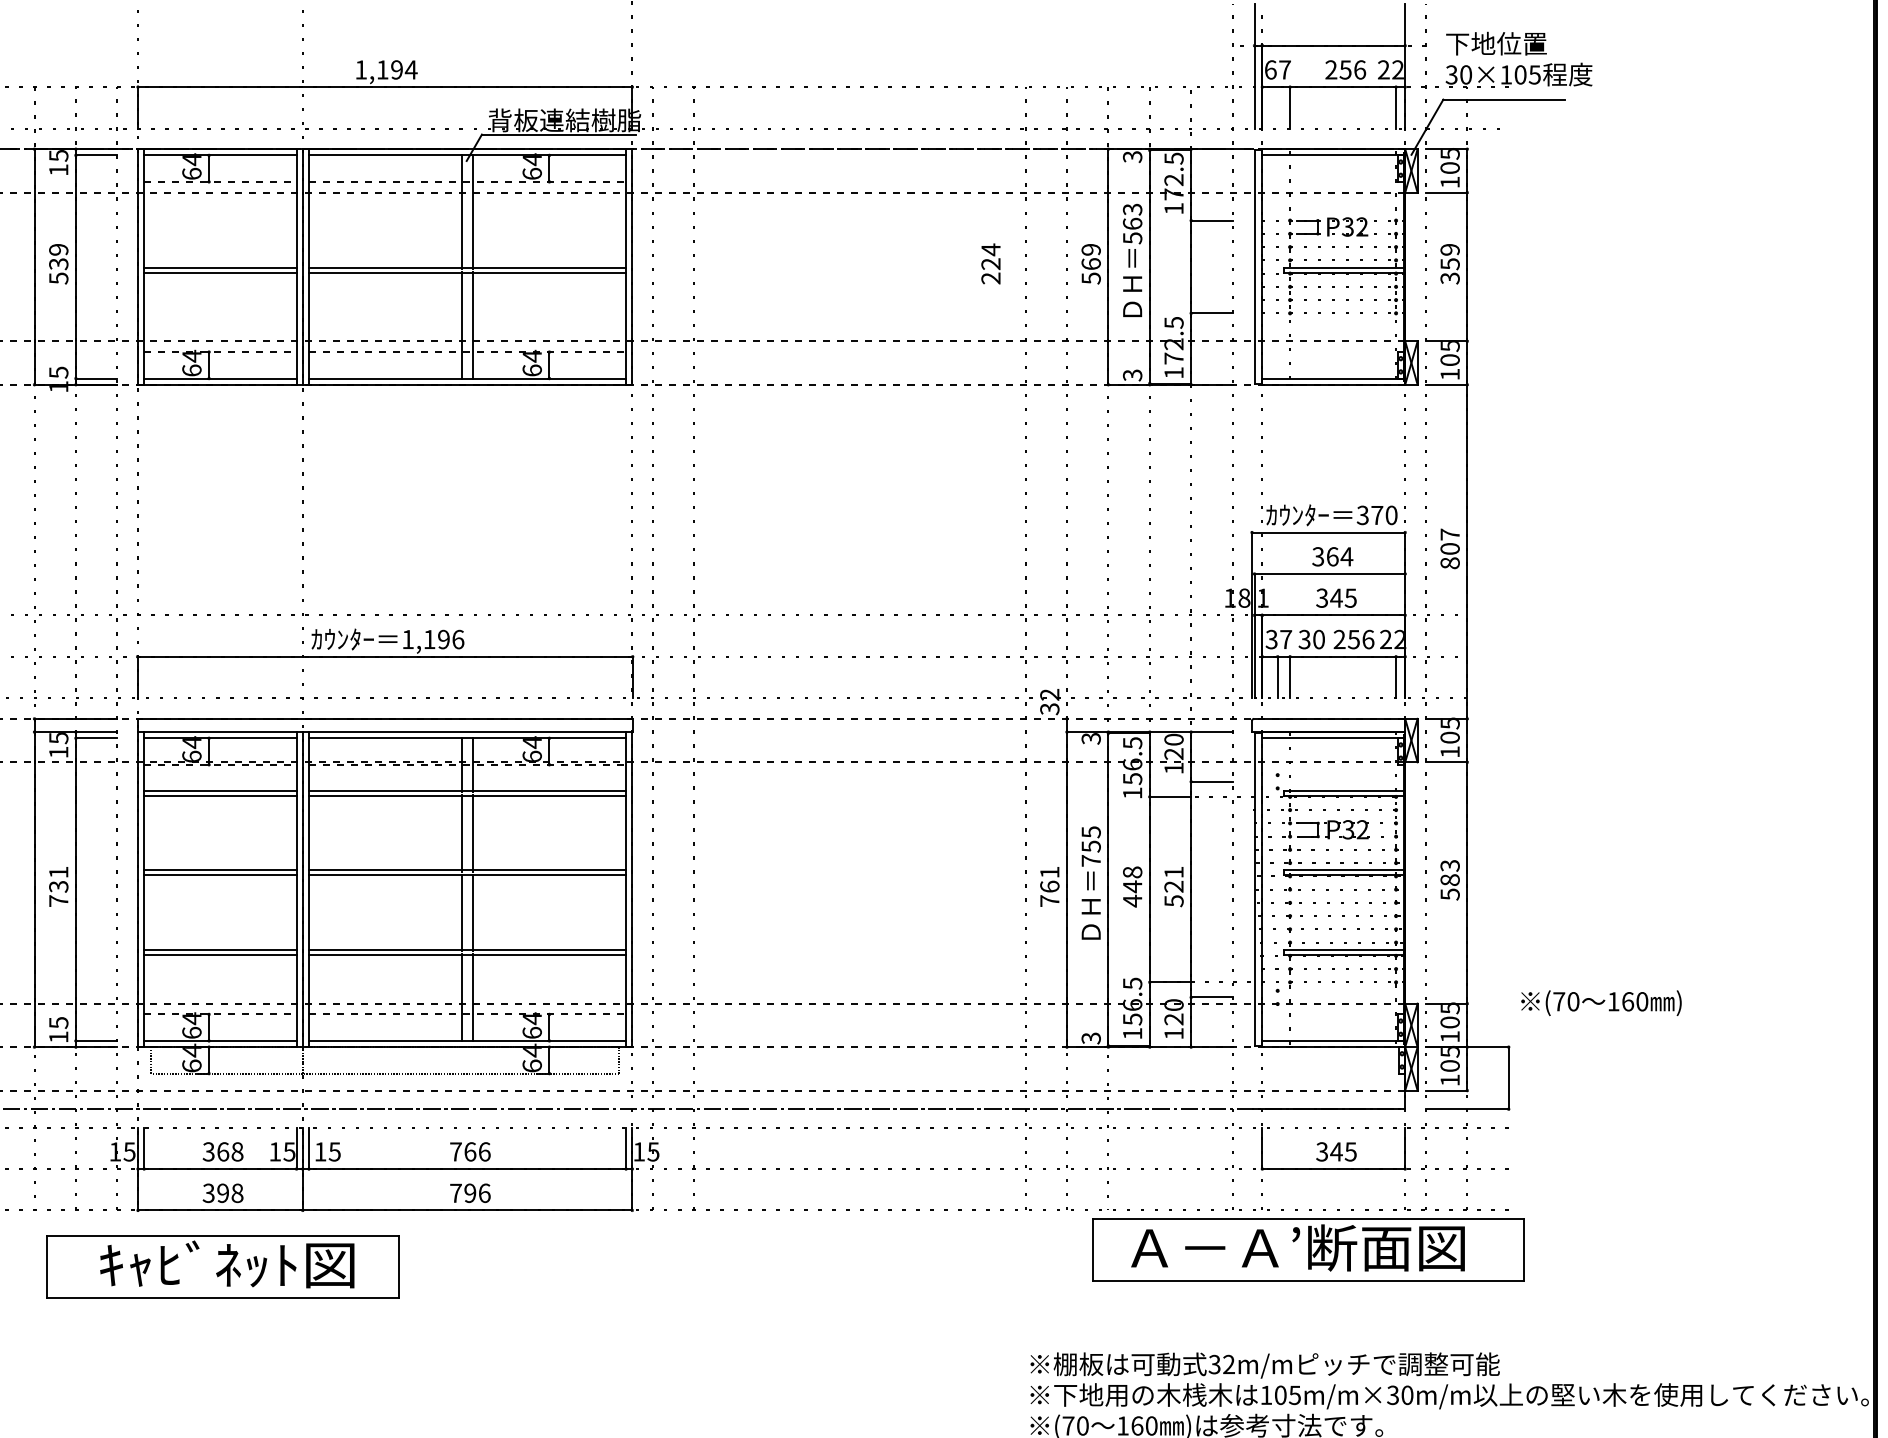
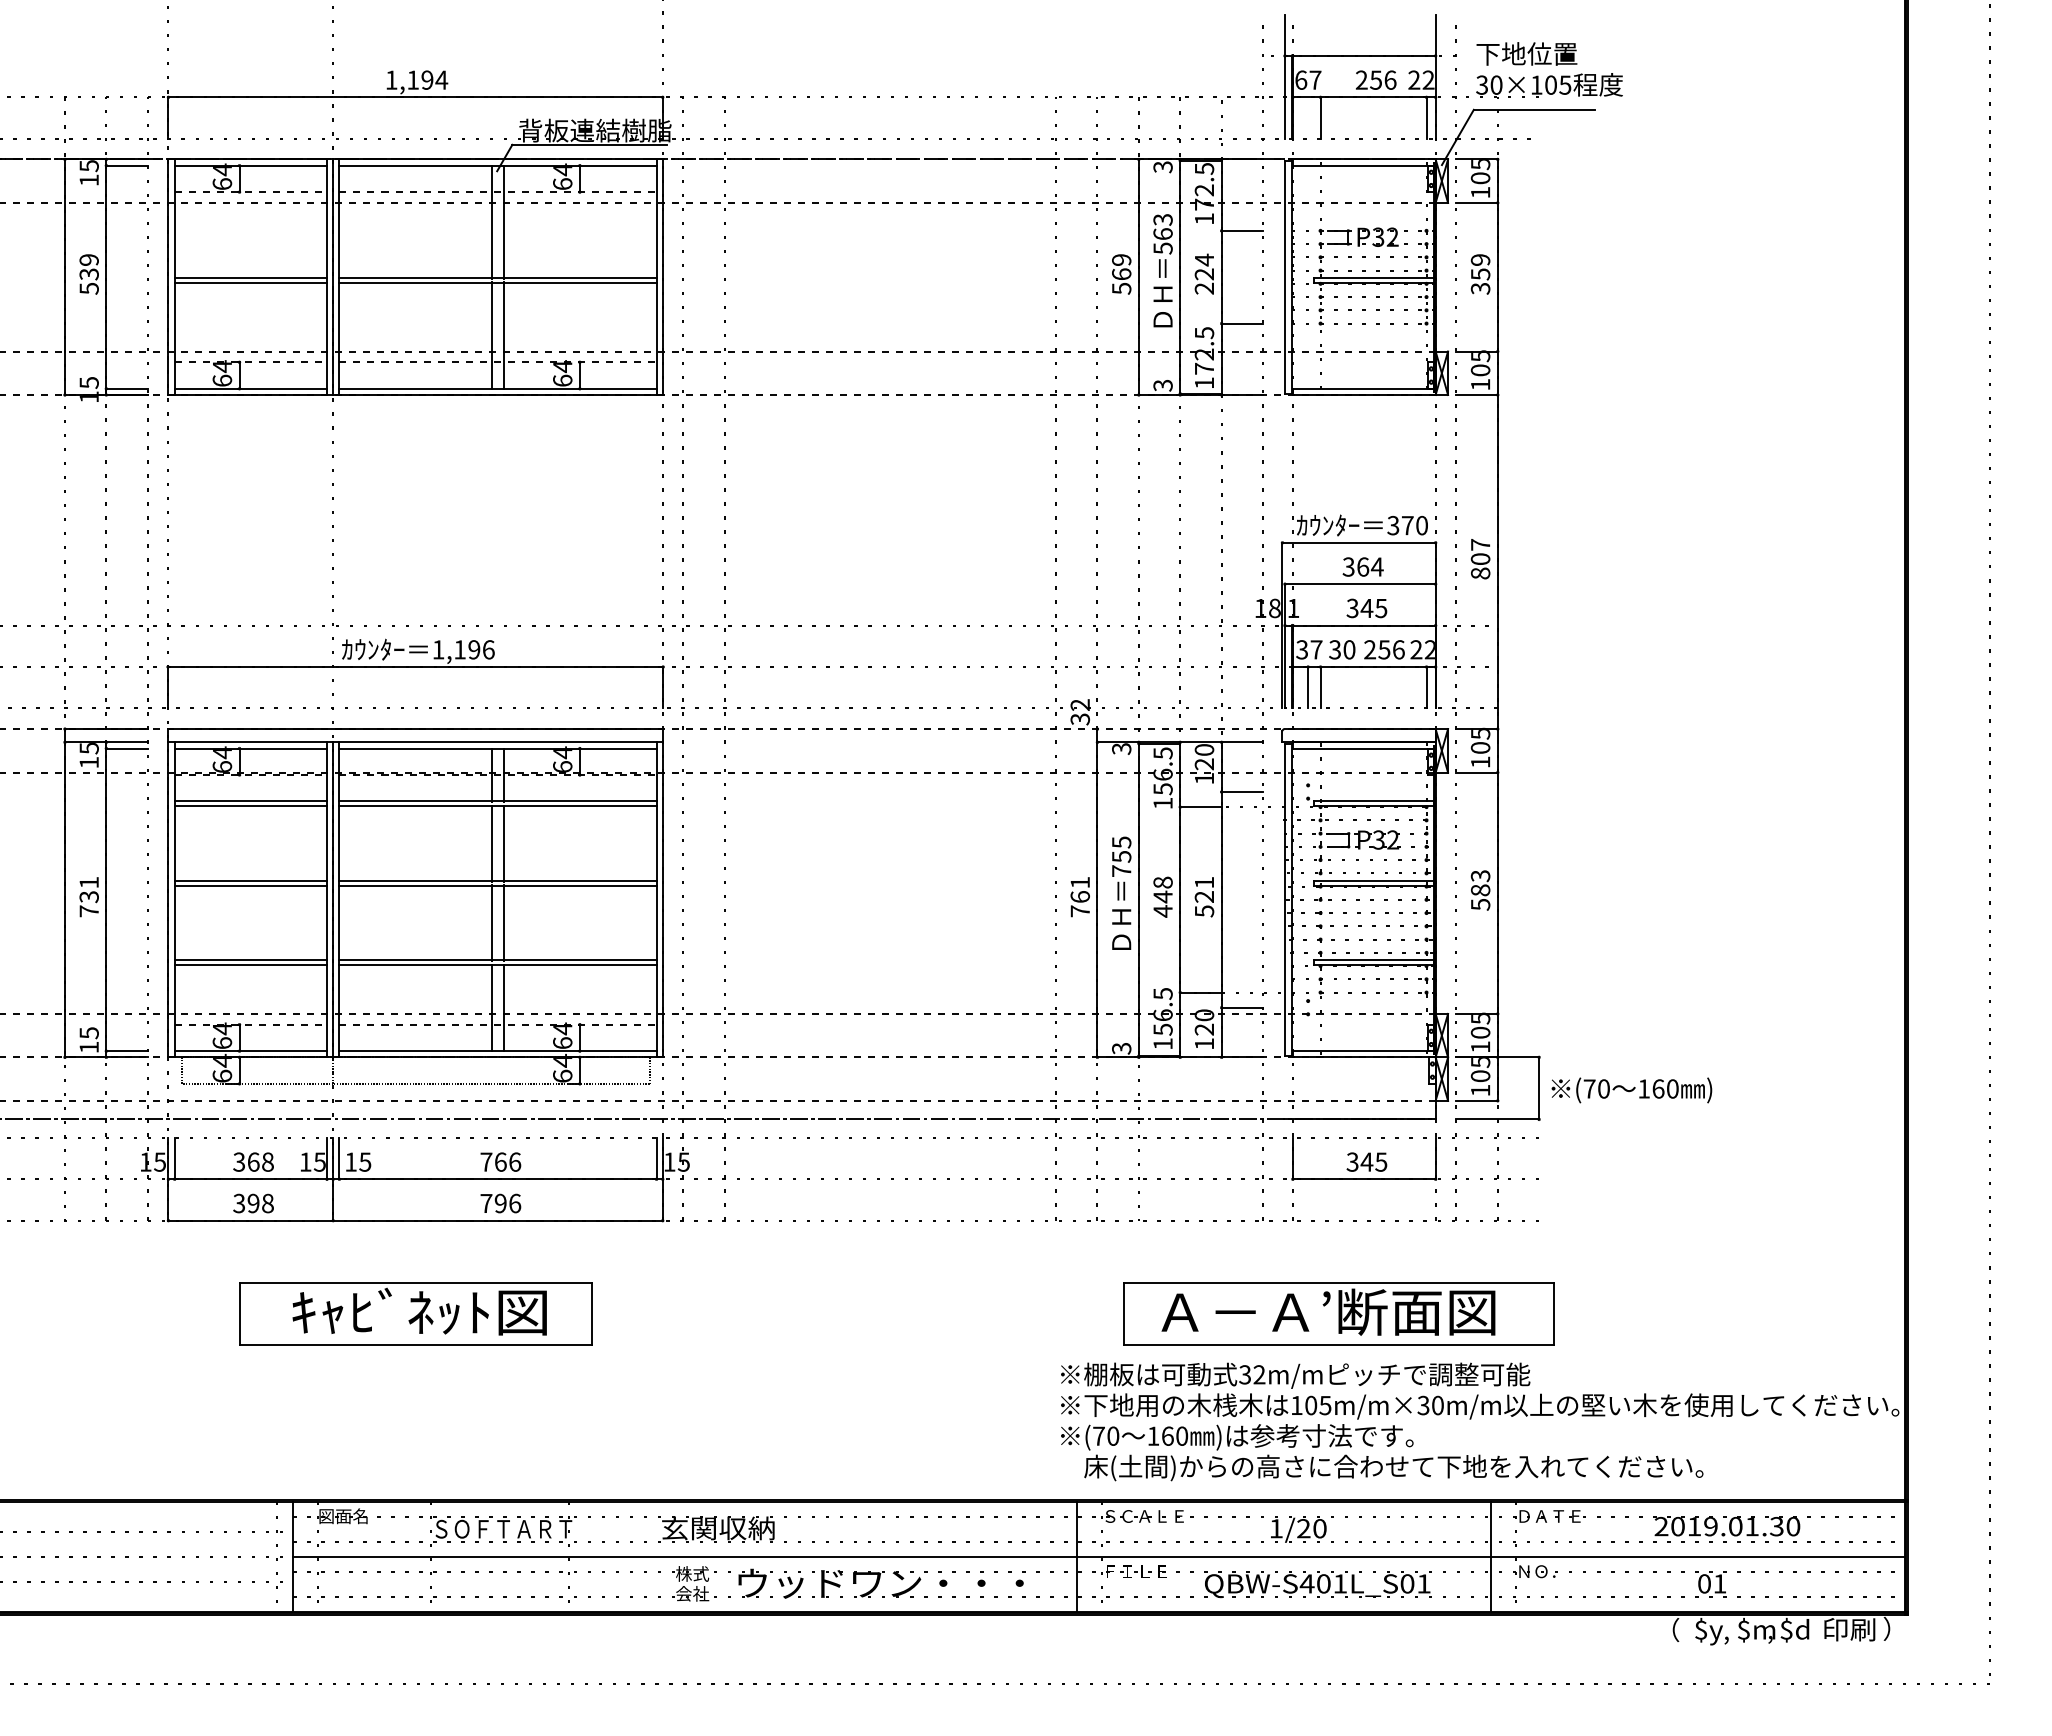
text: (990, 263) -> (1203, 273), moved
text: (1601, 1003) -> (1631, 1090), moved
part: (1308, 1249) -> (1338, 1313), moved
part: (223, 1266) -> (415, 1313), moved

